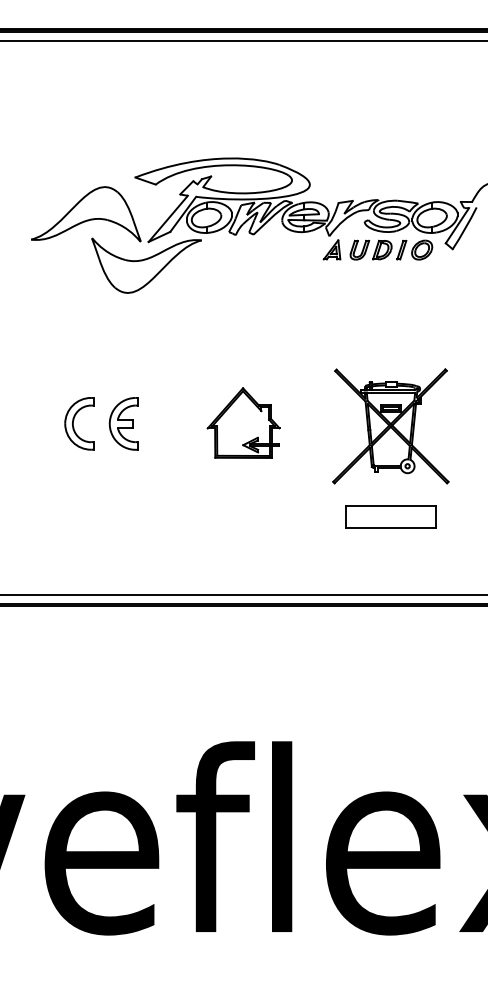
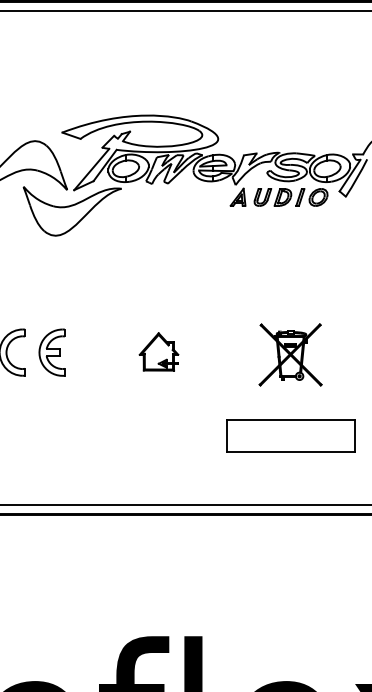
part: (243, 422) -> (158, 351), size x0.6
part: (390, 426) -> (290, 355), size x0.6
part: (390, 516) -> (290, 435), size x1.6

